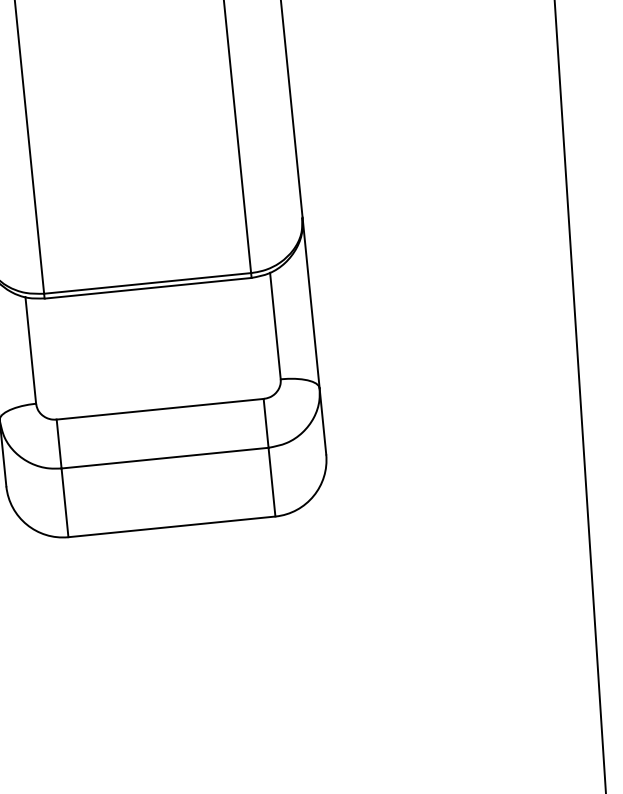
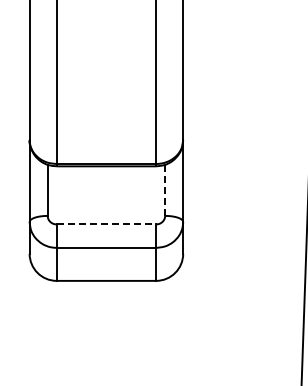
line: (276, 326) -> (165, 190), solid -> dashed
line: (160, 409) -> (106, 224), solid -> dashed

